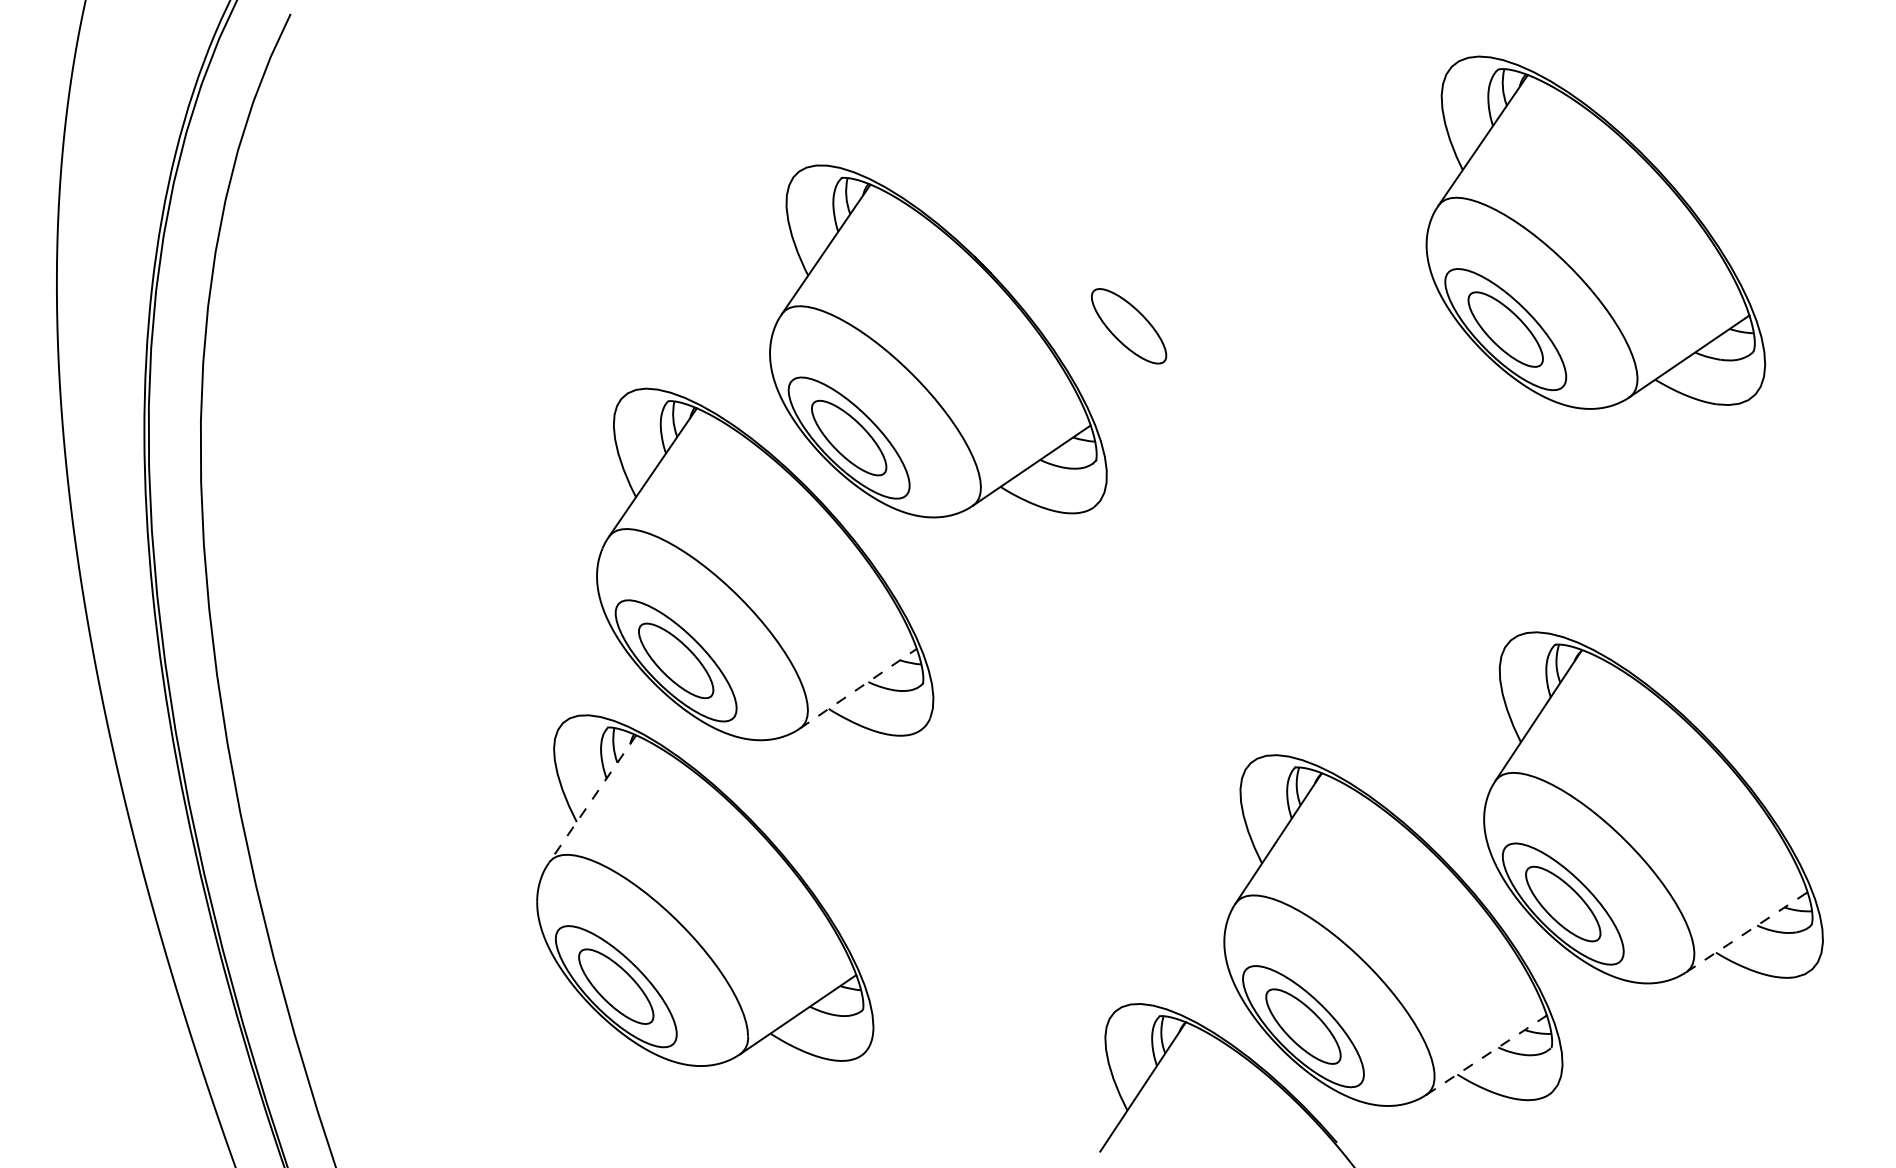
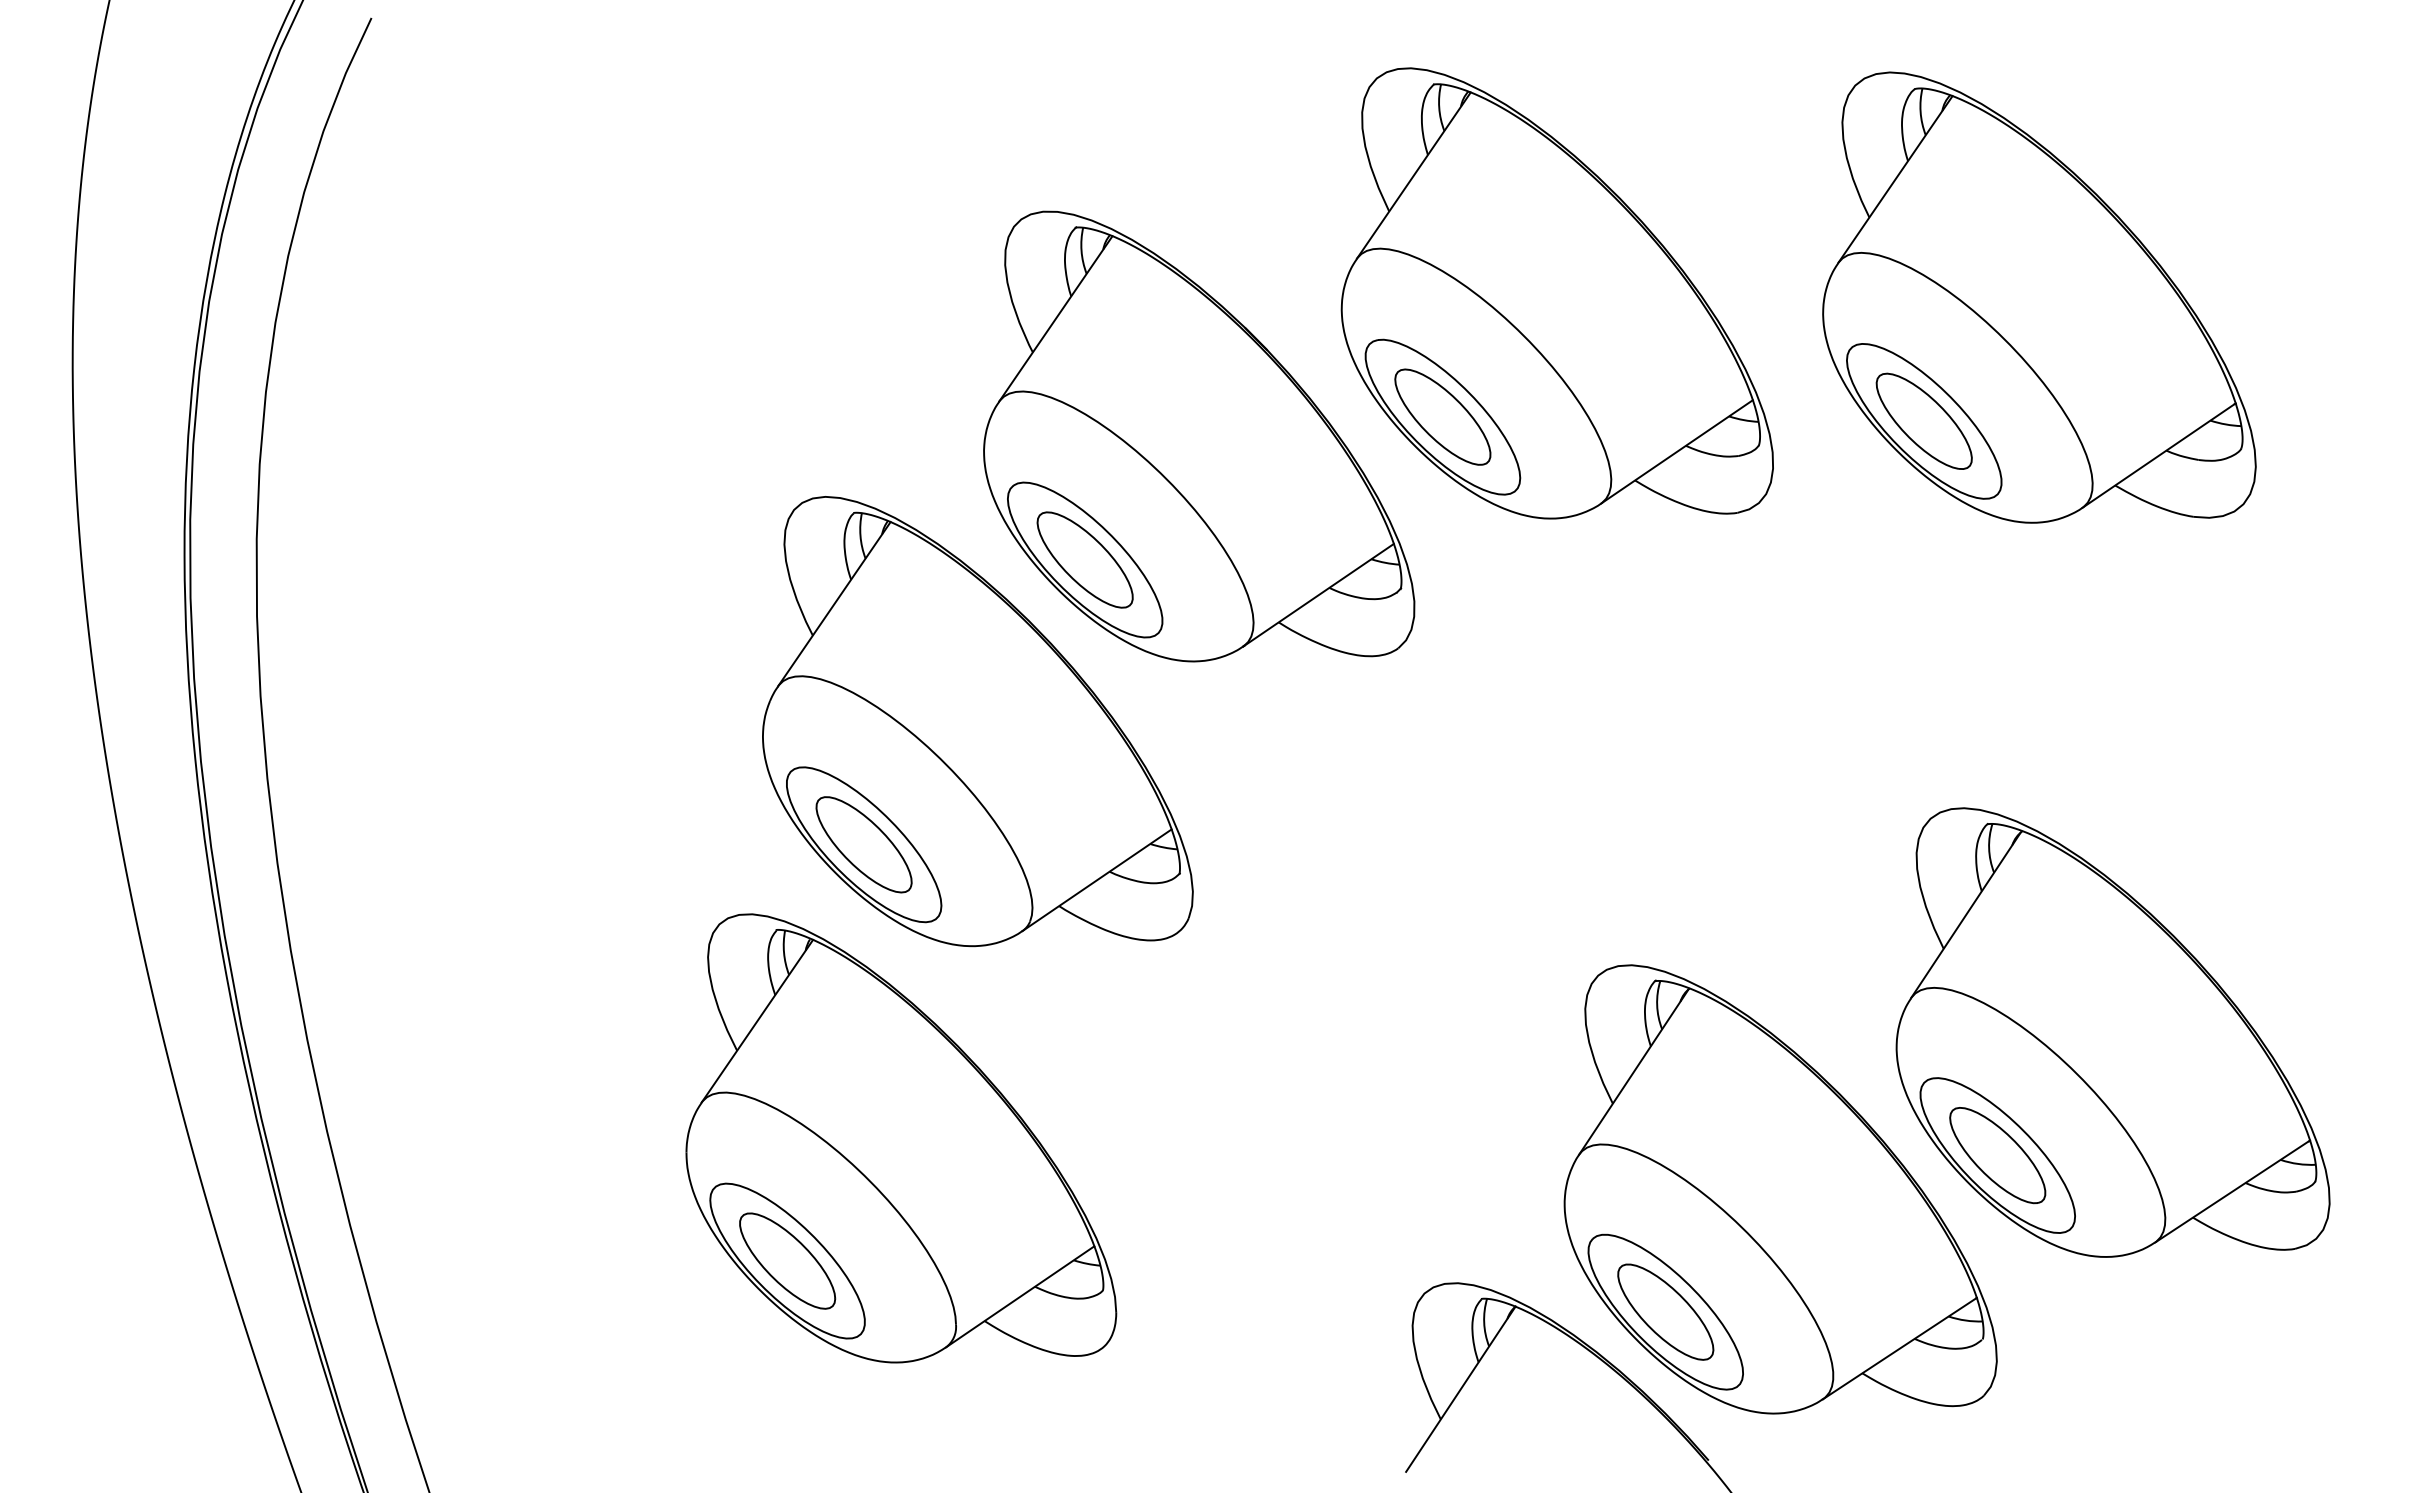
part: (1217, 229) -> (1556, 293), added
line: (858, 688) -> (1097, 880), dashed -> solid
line: (592, 799) -> (757, 1021), dashed -> solid
line: (1746, 932) -> (2232, 1191), dashed -> solid
line: (1487, 1055) -> (1900, 1348), dashed -> solid

